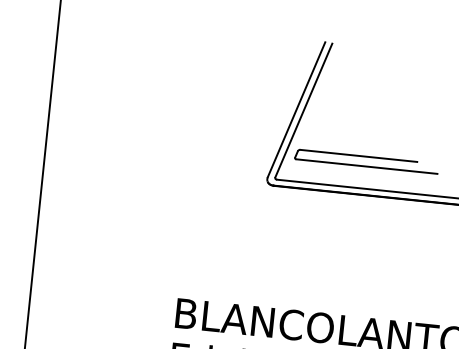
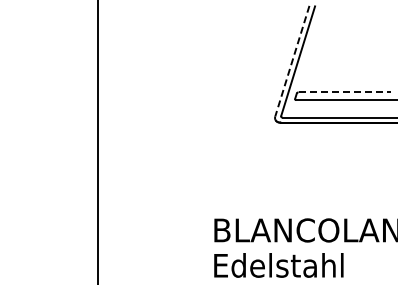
line: (296, 110) -> (292, 61), solid -> dashed
line: (359, 156) -> (345, 92), solid -> dashed

